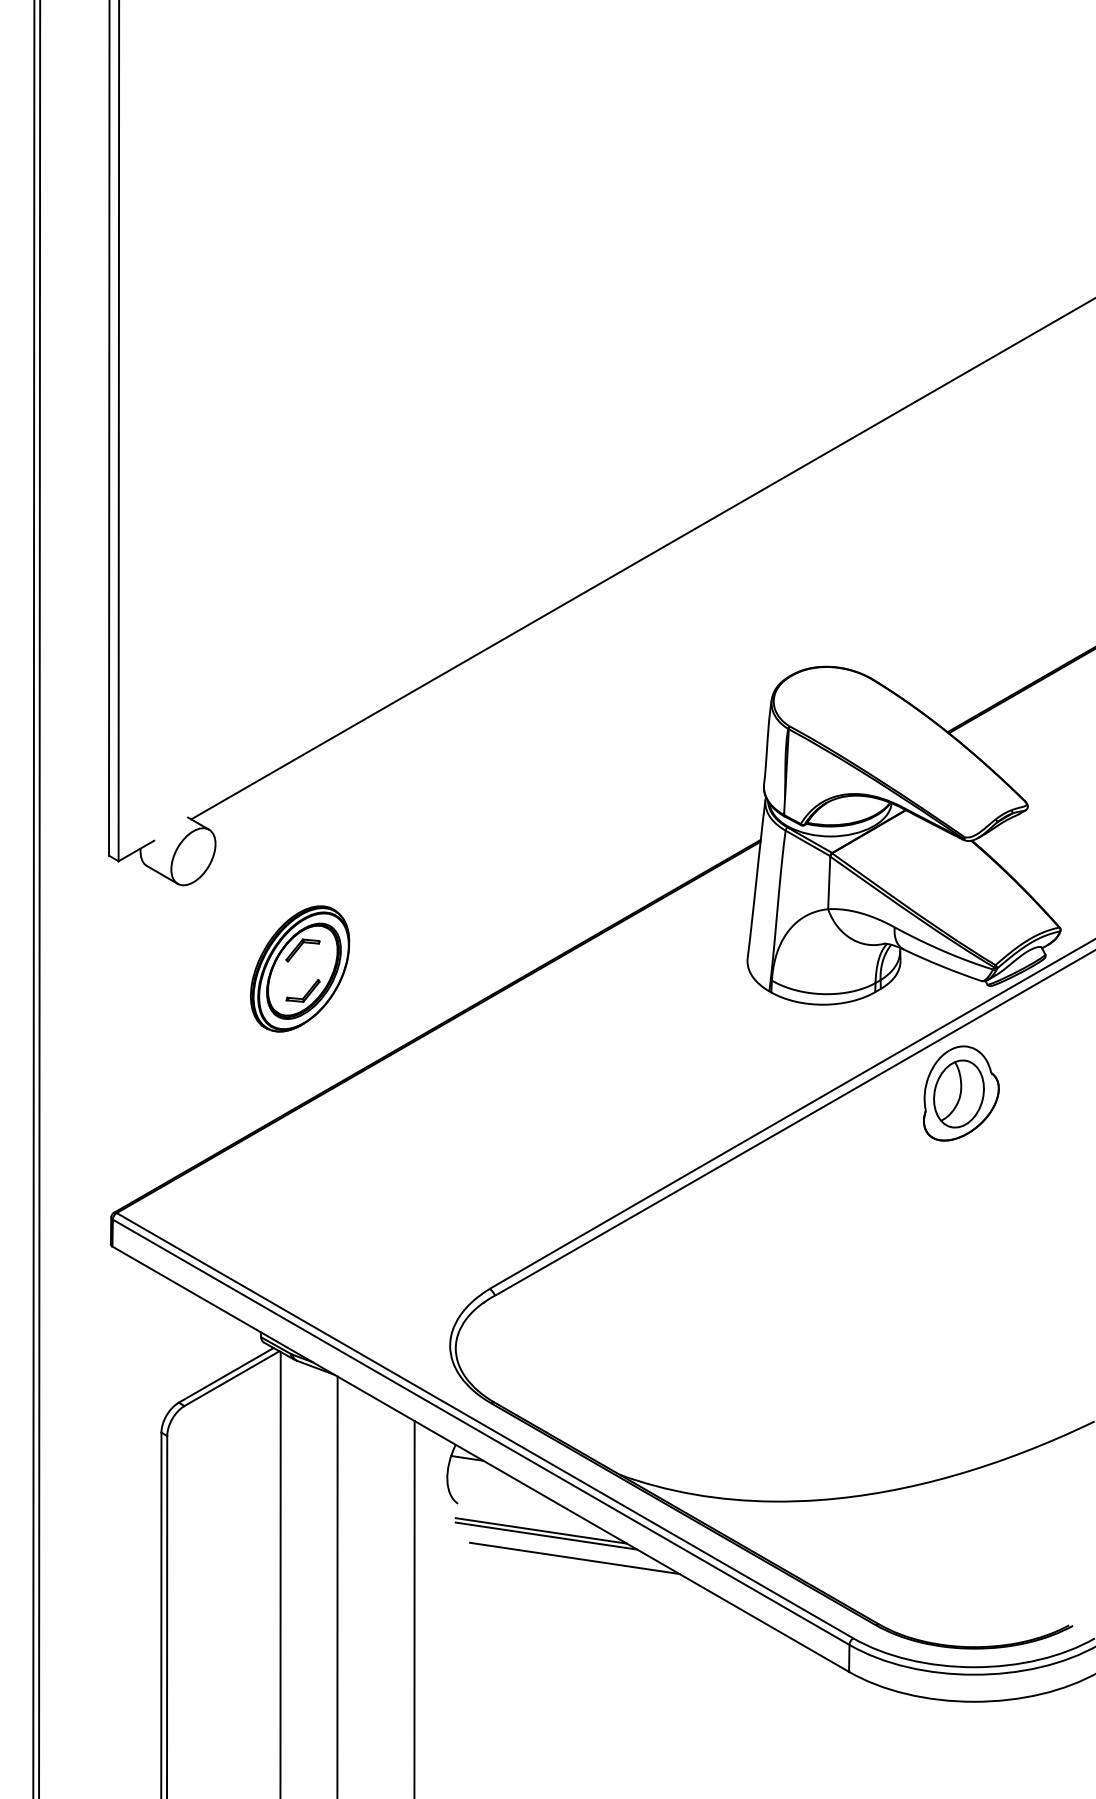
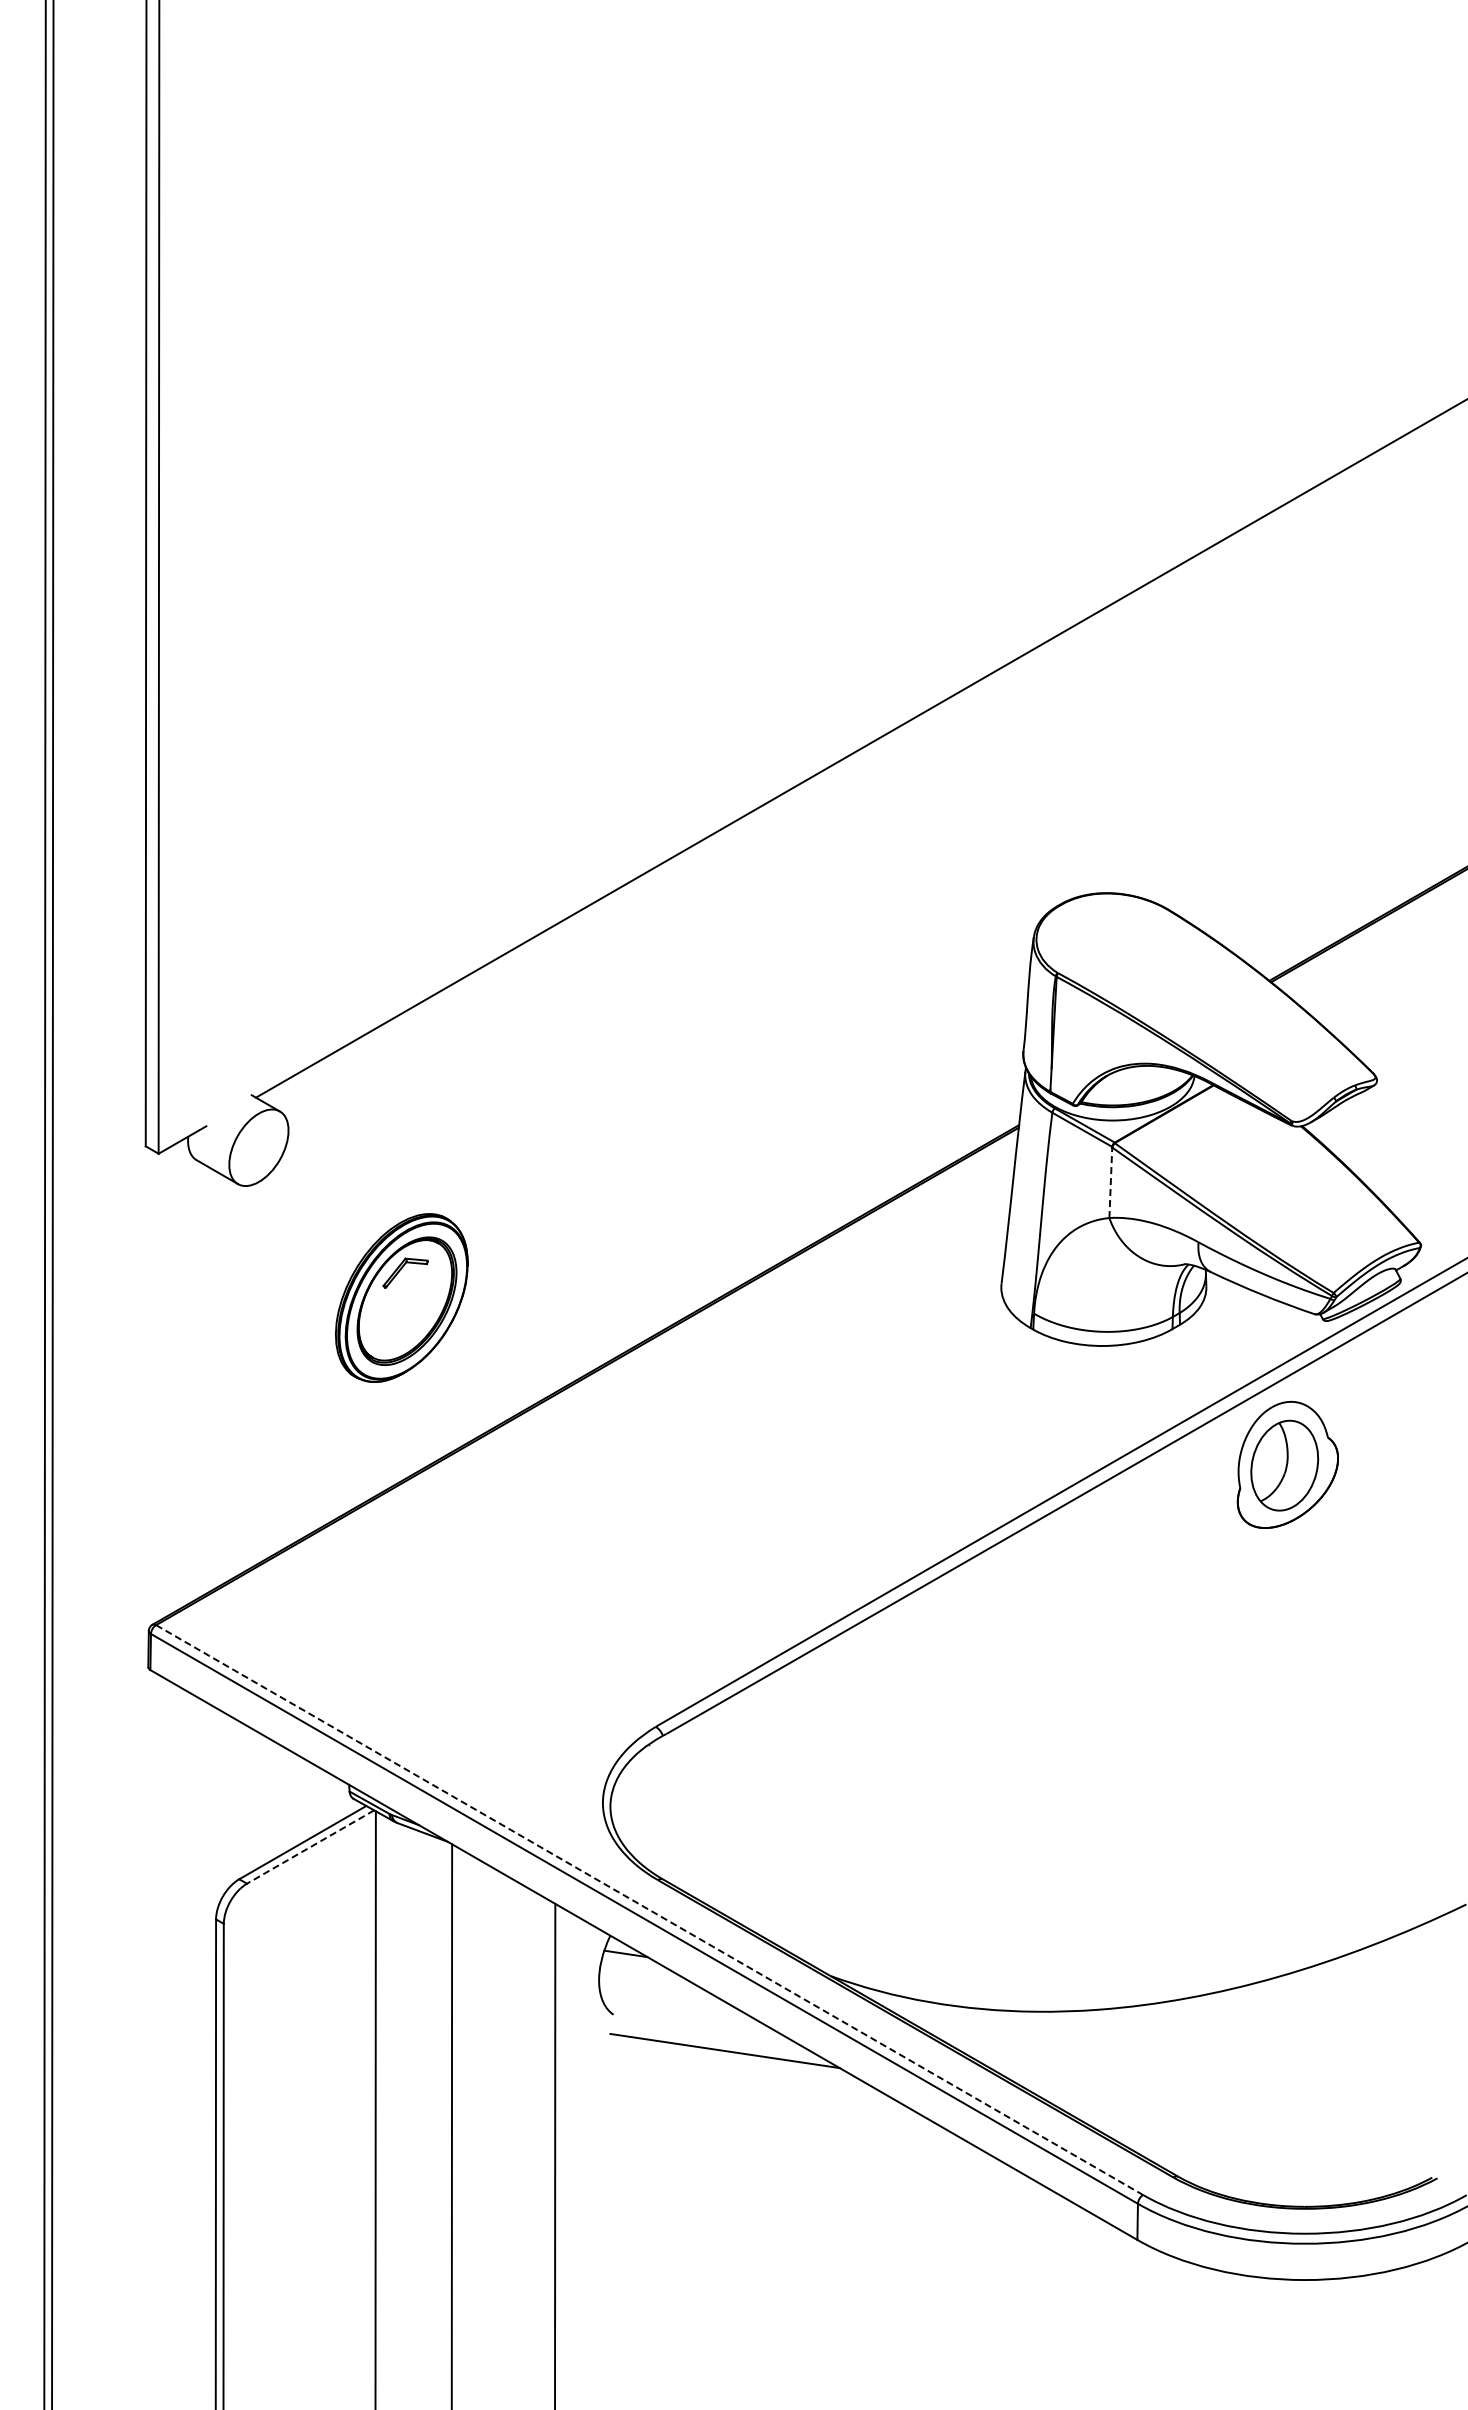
line: (828, 882) -> (1110, 1182), solid -> dashed
part: (302, 990) -> (405, 1327), removed
line: (231, 1378) -> (310, 1847), solid -> dashed
line: (484, 1426) -> (649, 1910), solid -> dashed
line: (546, 1535) -> (731, 2057), removed
line: (574, 1558) -> (769, 2087), removed

